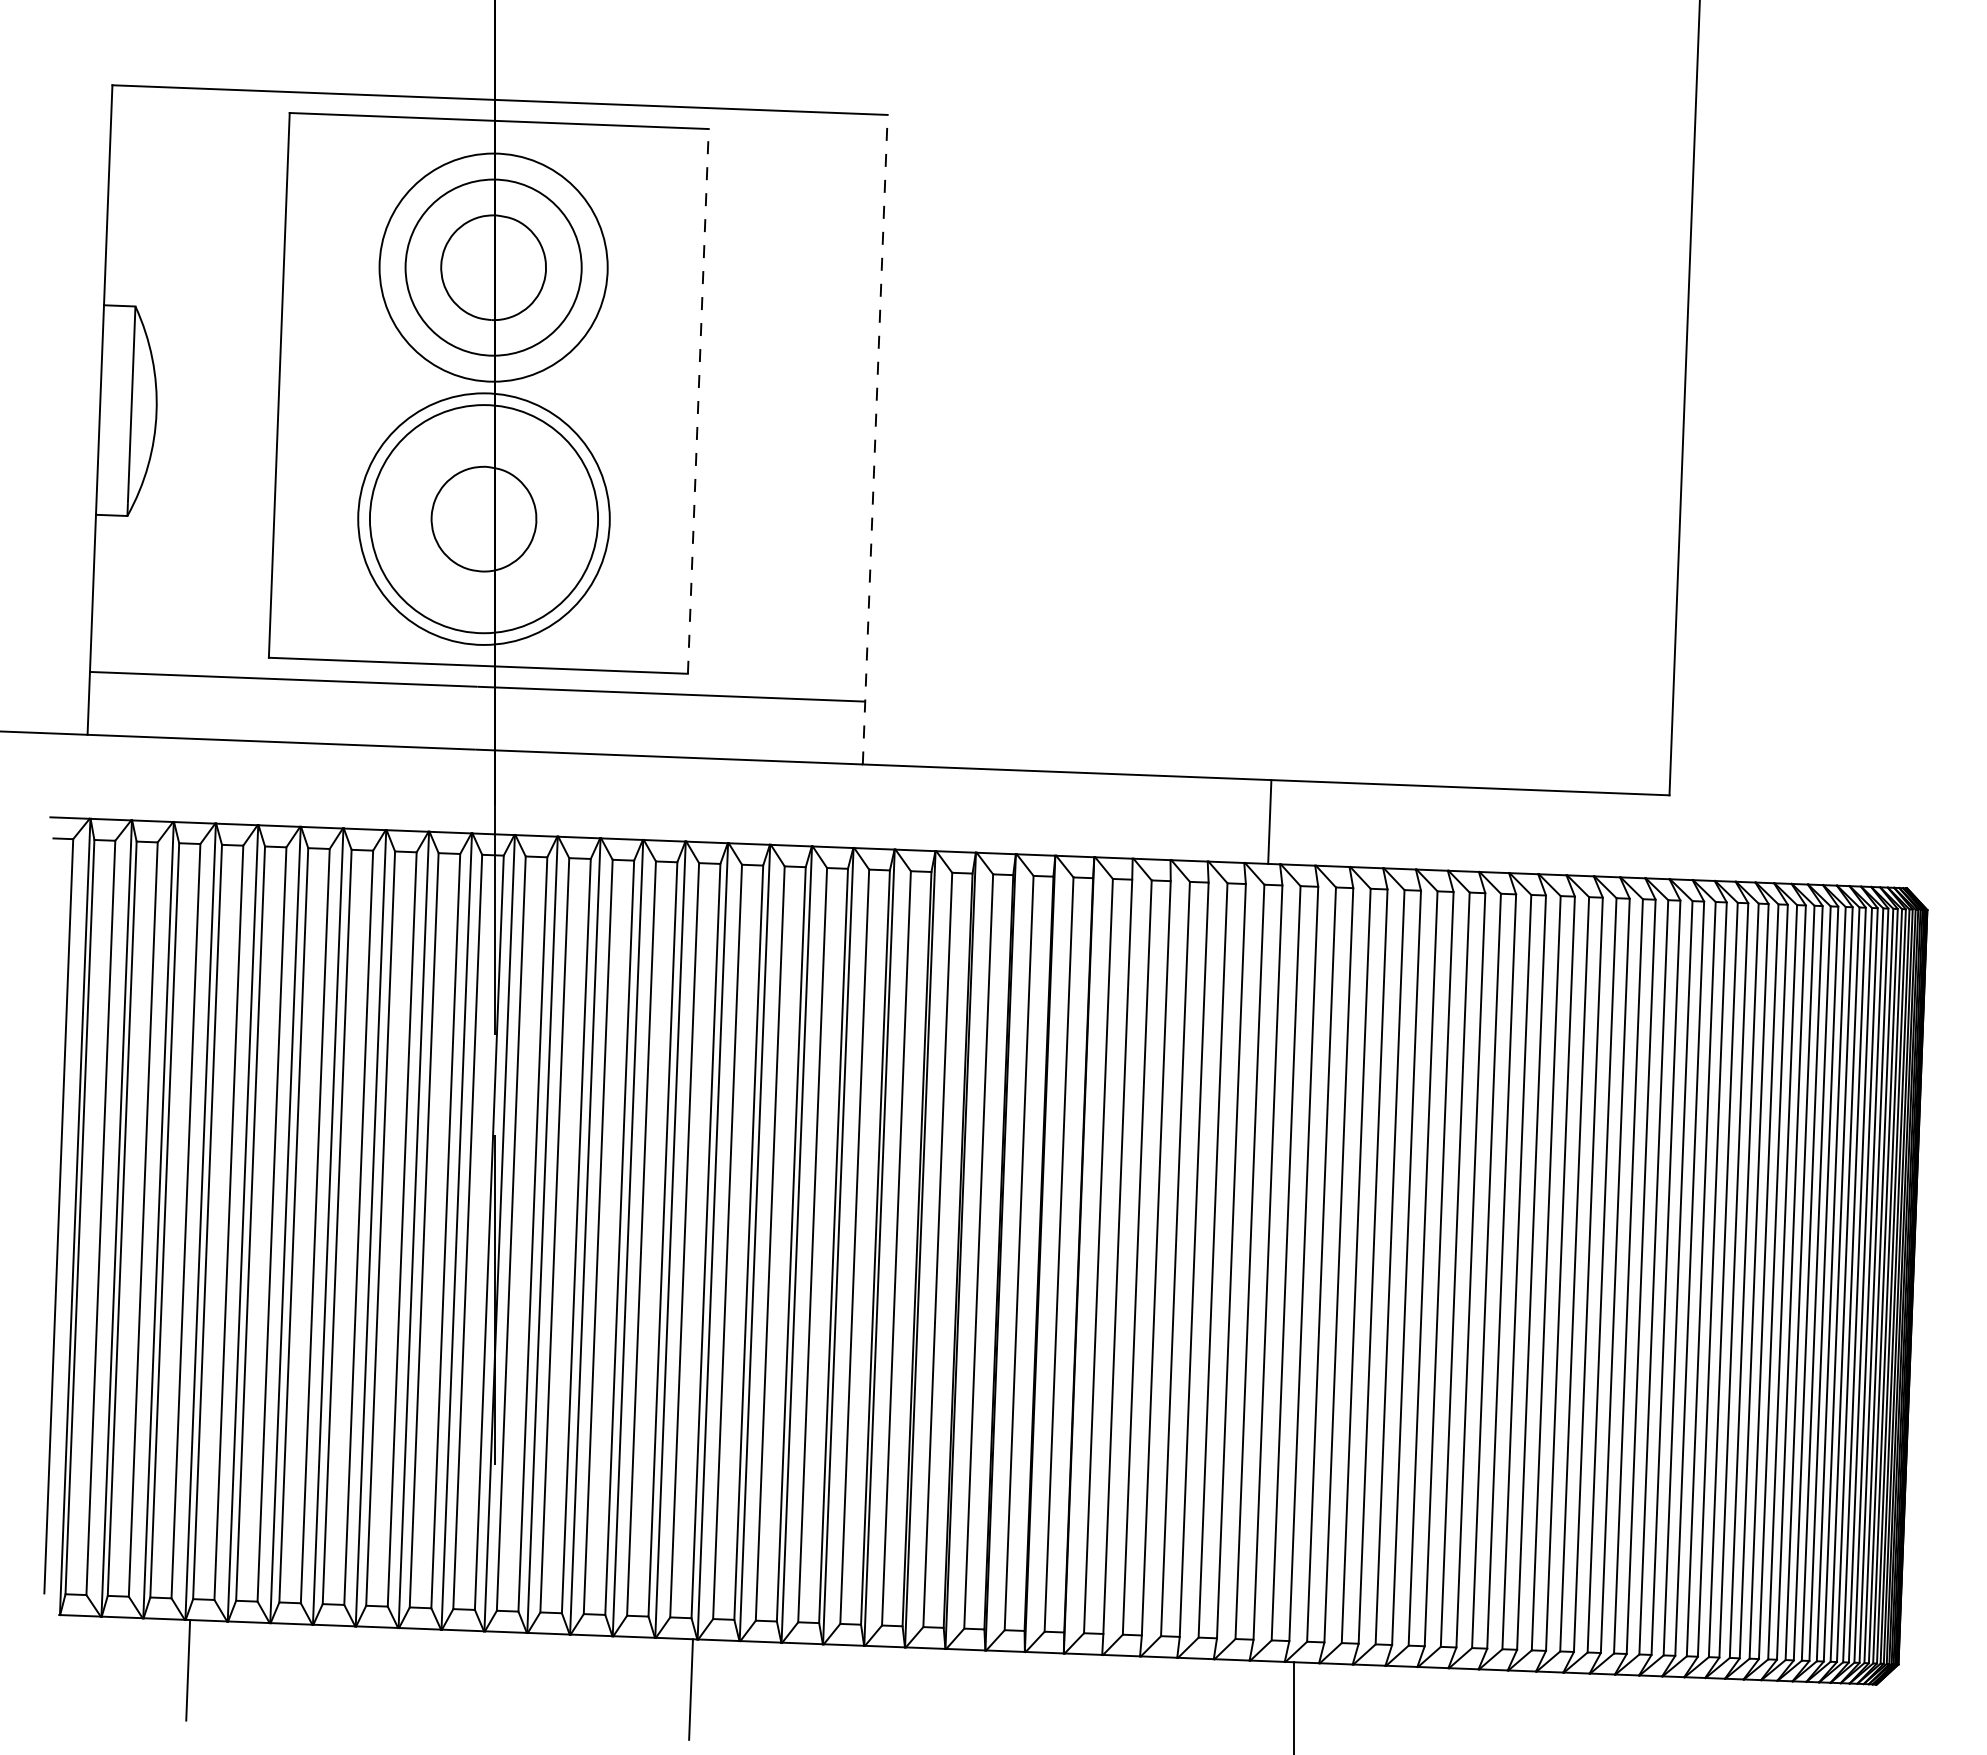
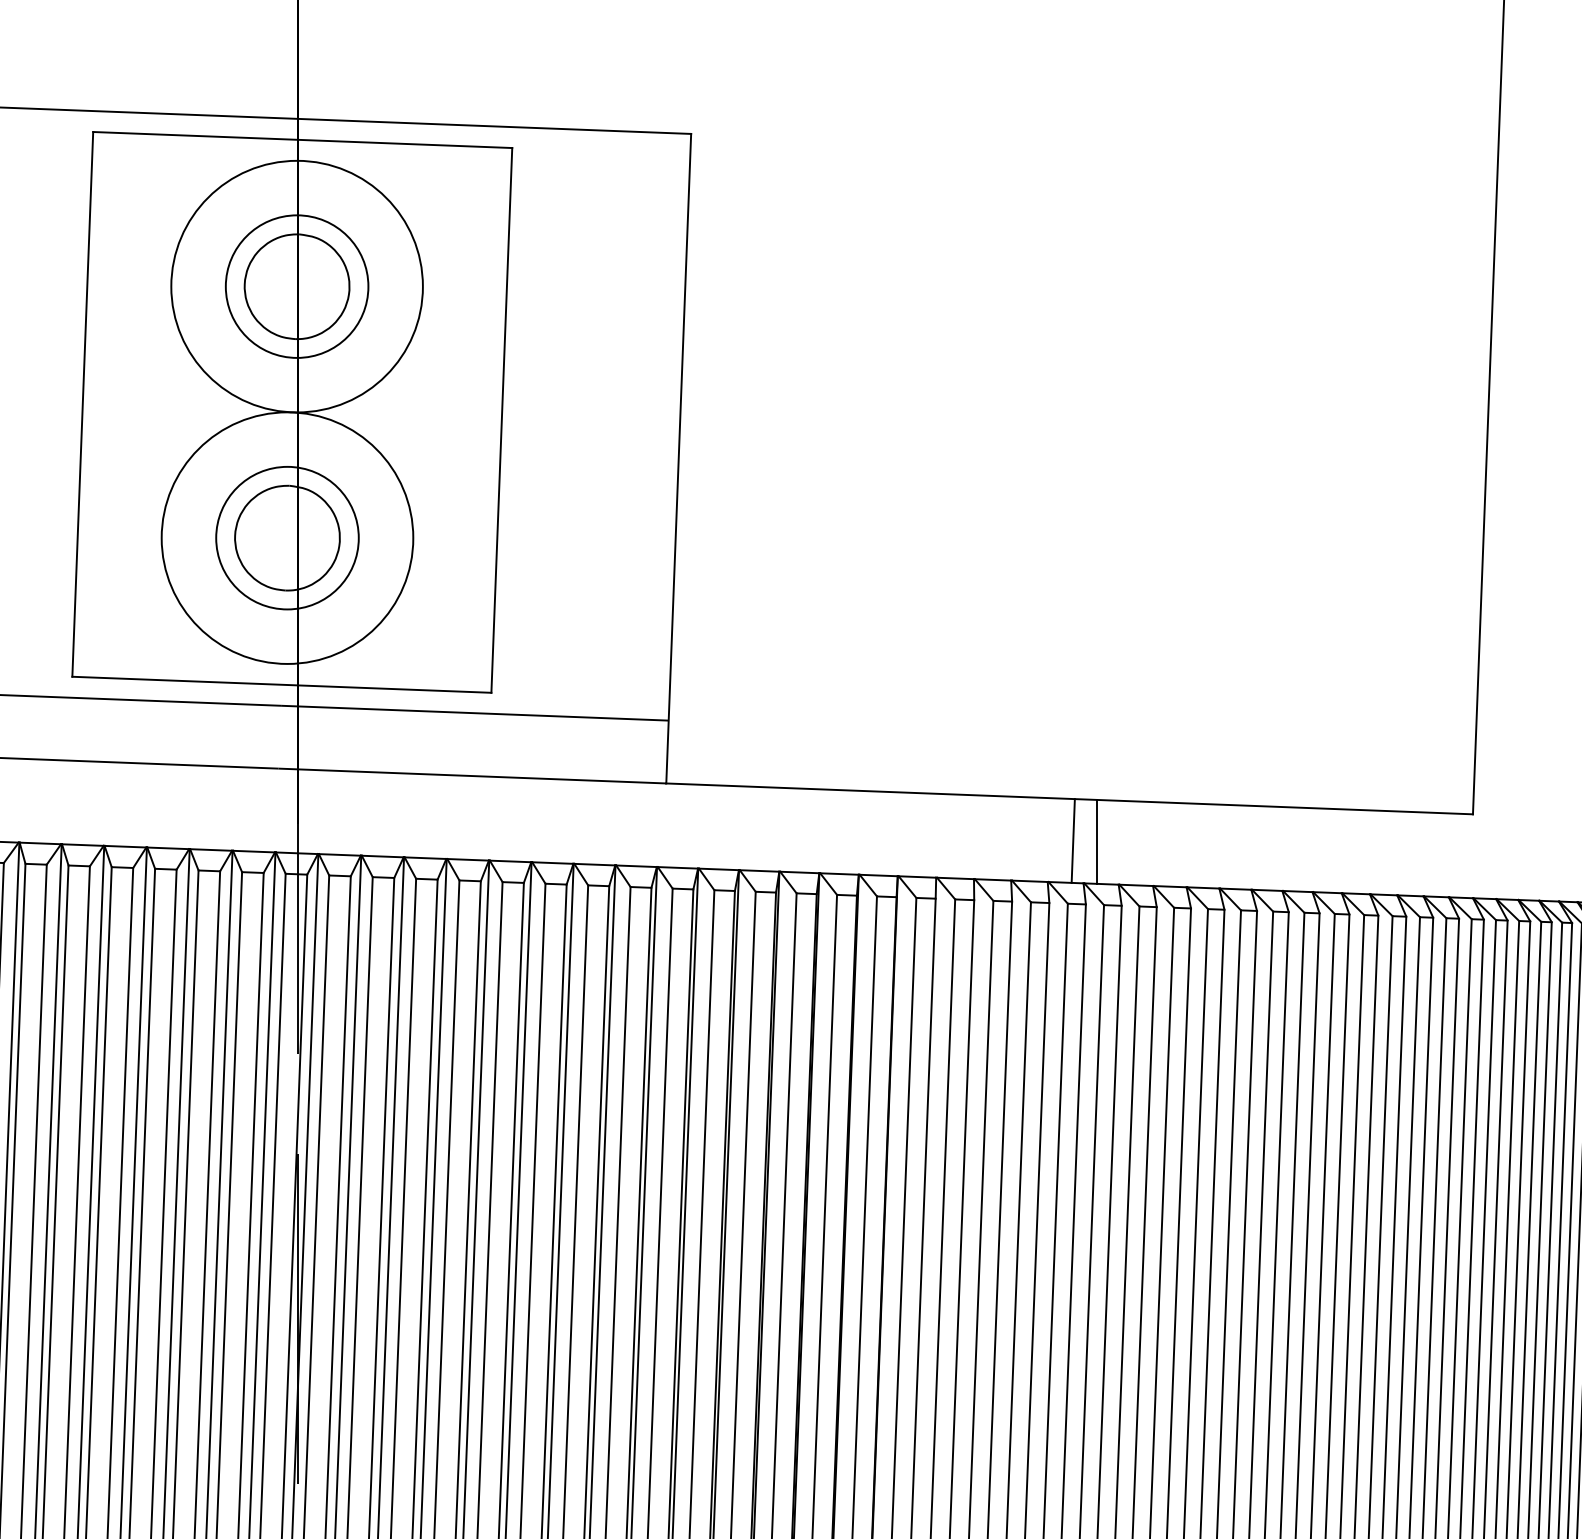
circle: (493, 267) -> (296, 286), size x0.62
circle: (493, 267) -> (296, 286), size x1.43
line: (698, 401) -> (501, 420), dashed -> solid
line: (875, 439) -> (678, 458), dashed -> solid
circle: (483, 518) -> (286, 537), size x0.62
line: (1293, 822) -> (1096, 841), added

